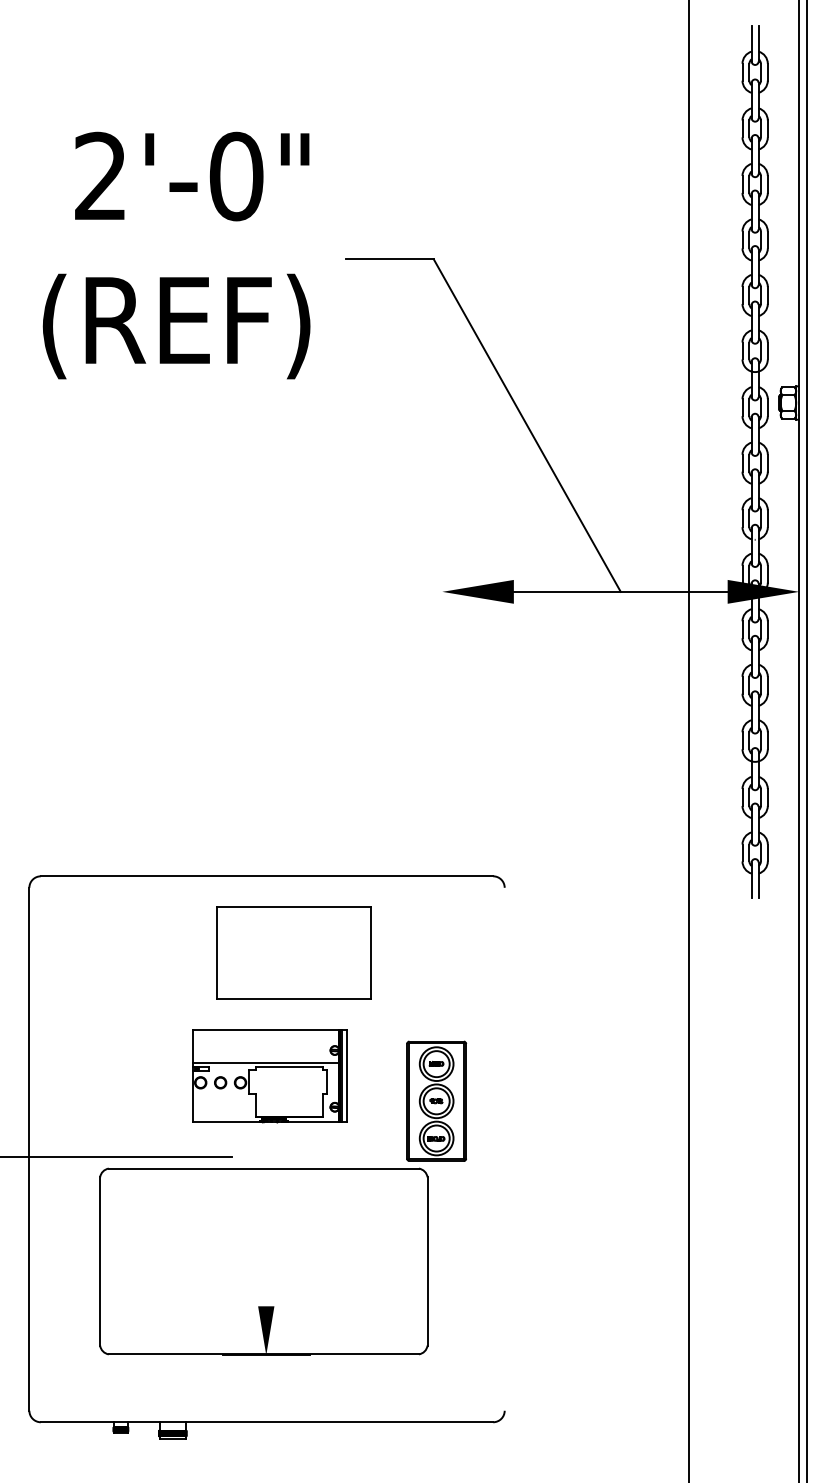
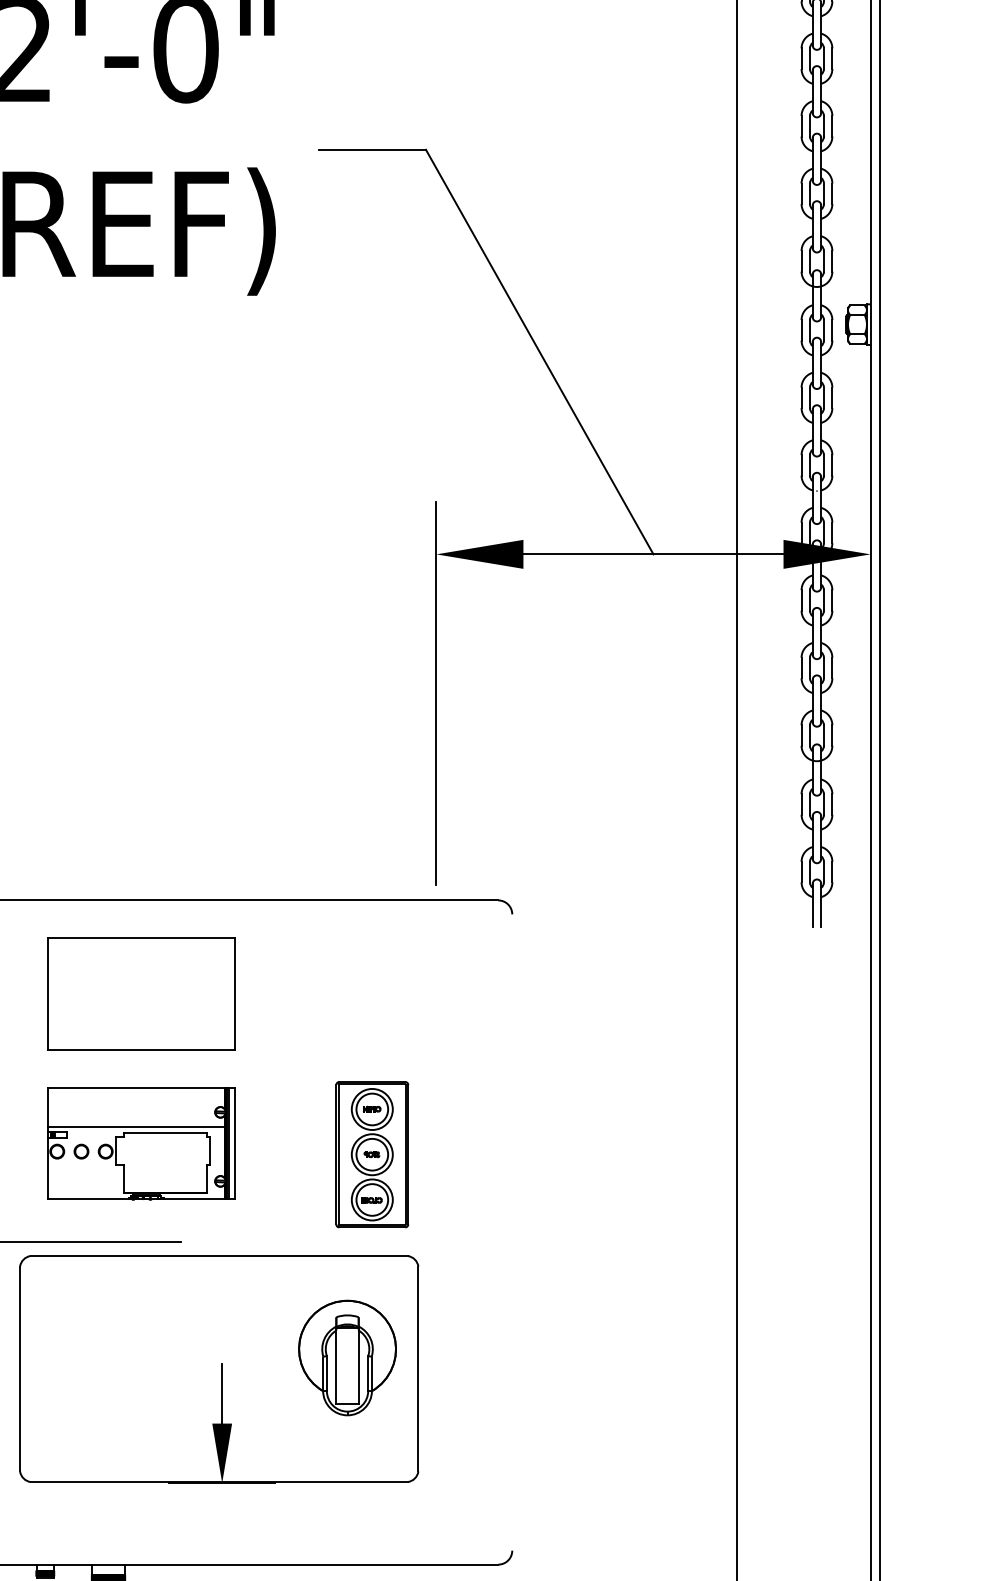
line: (442, 705) -> (436, 692), added
part: (293, 952) -> (140, 993), moved
part: (269, 1076) -> (140, 1143), moved
part: (436, 1100) -> (372, 1153), moved
part: (369, 1252) -> (347, 1358), added
line: (266, 1281) -> (222, 1393), added

